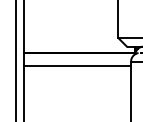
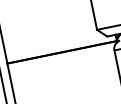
line: (77, 65) -> (62, 65), removed

